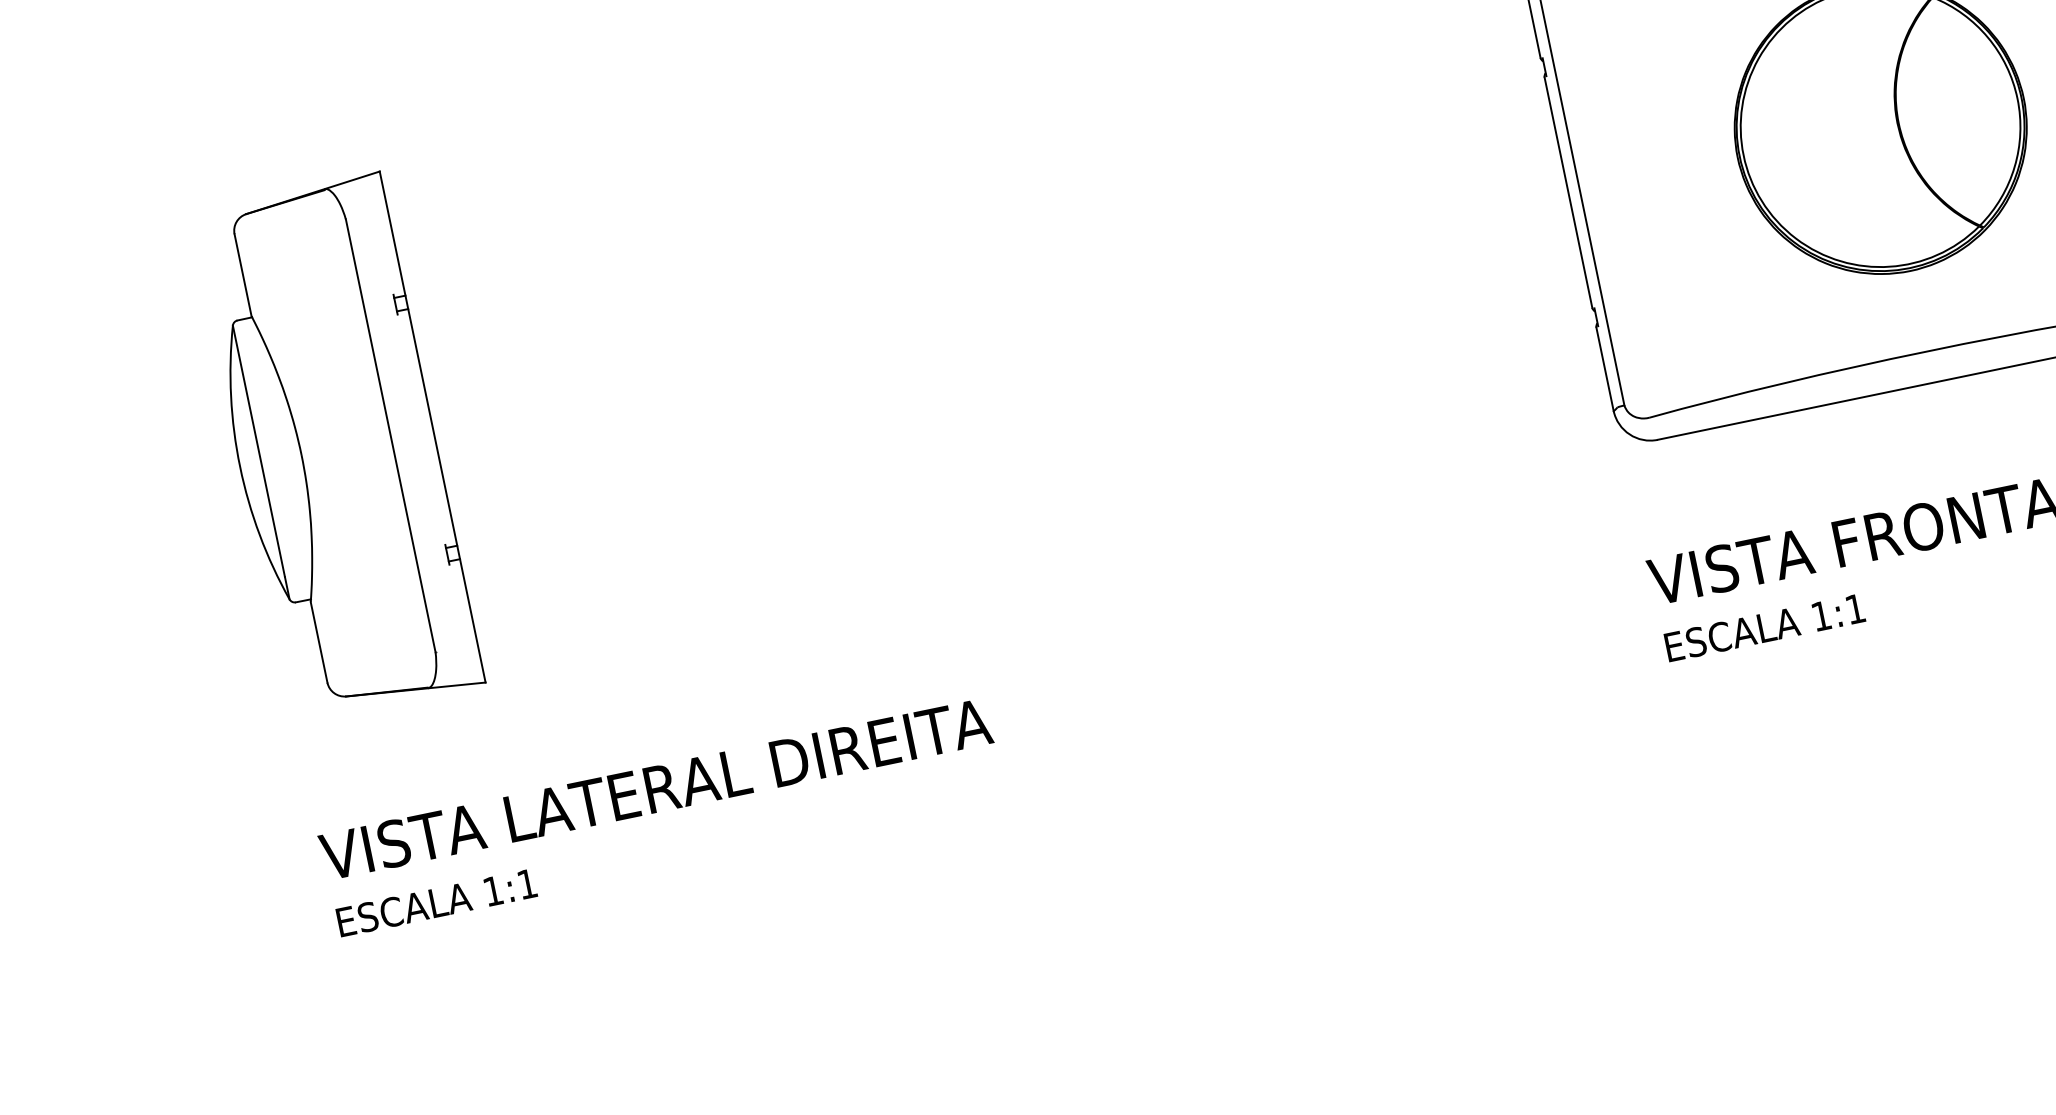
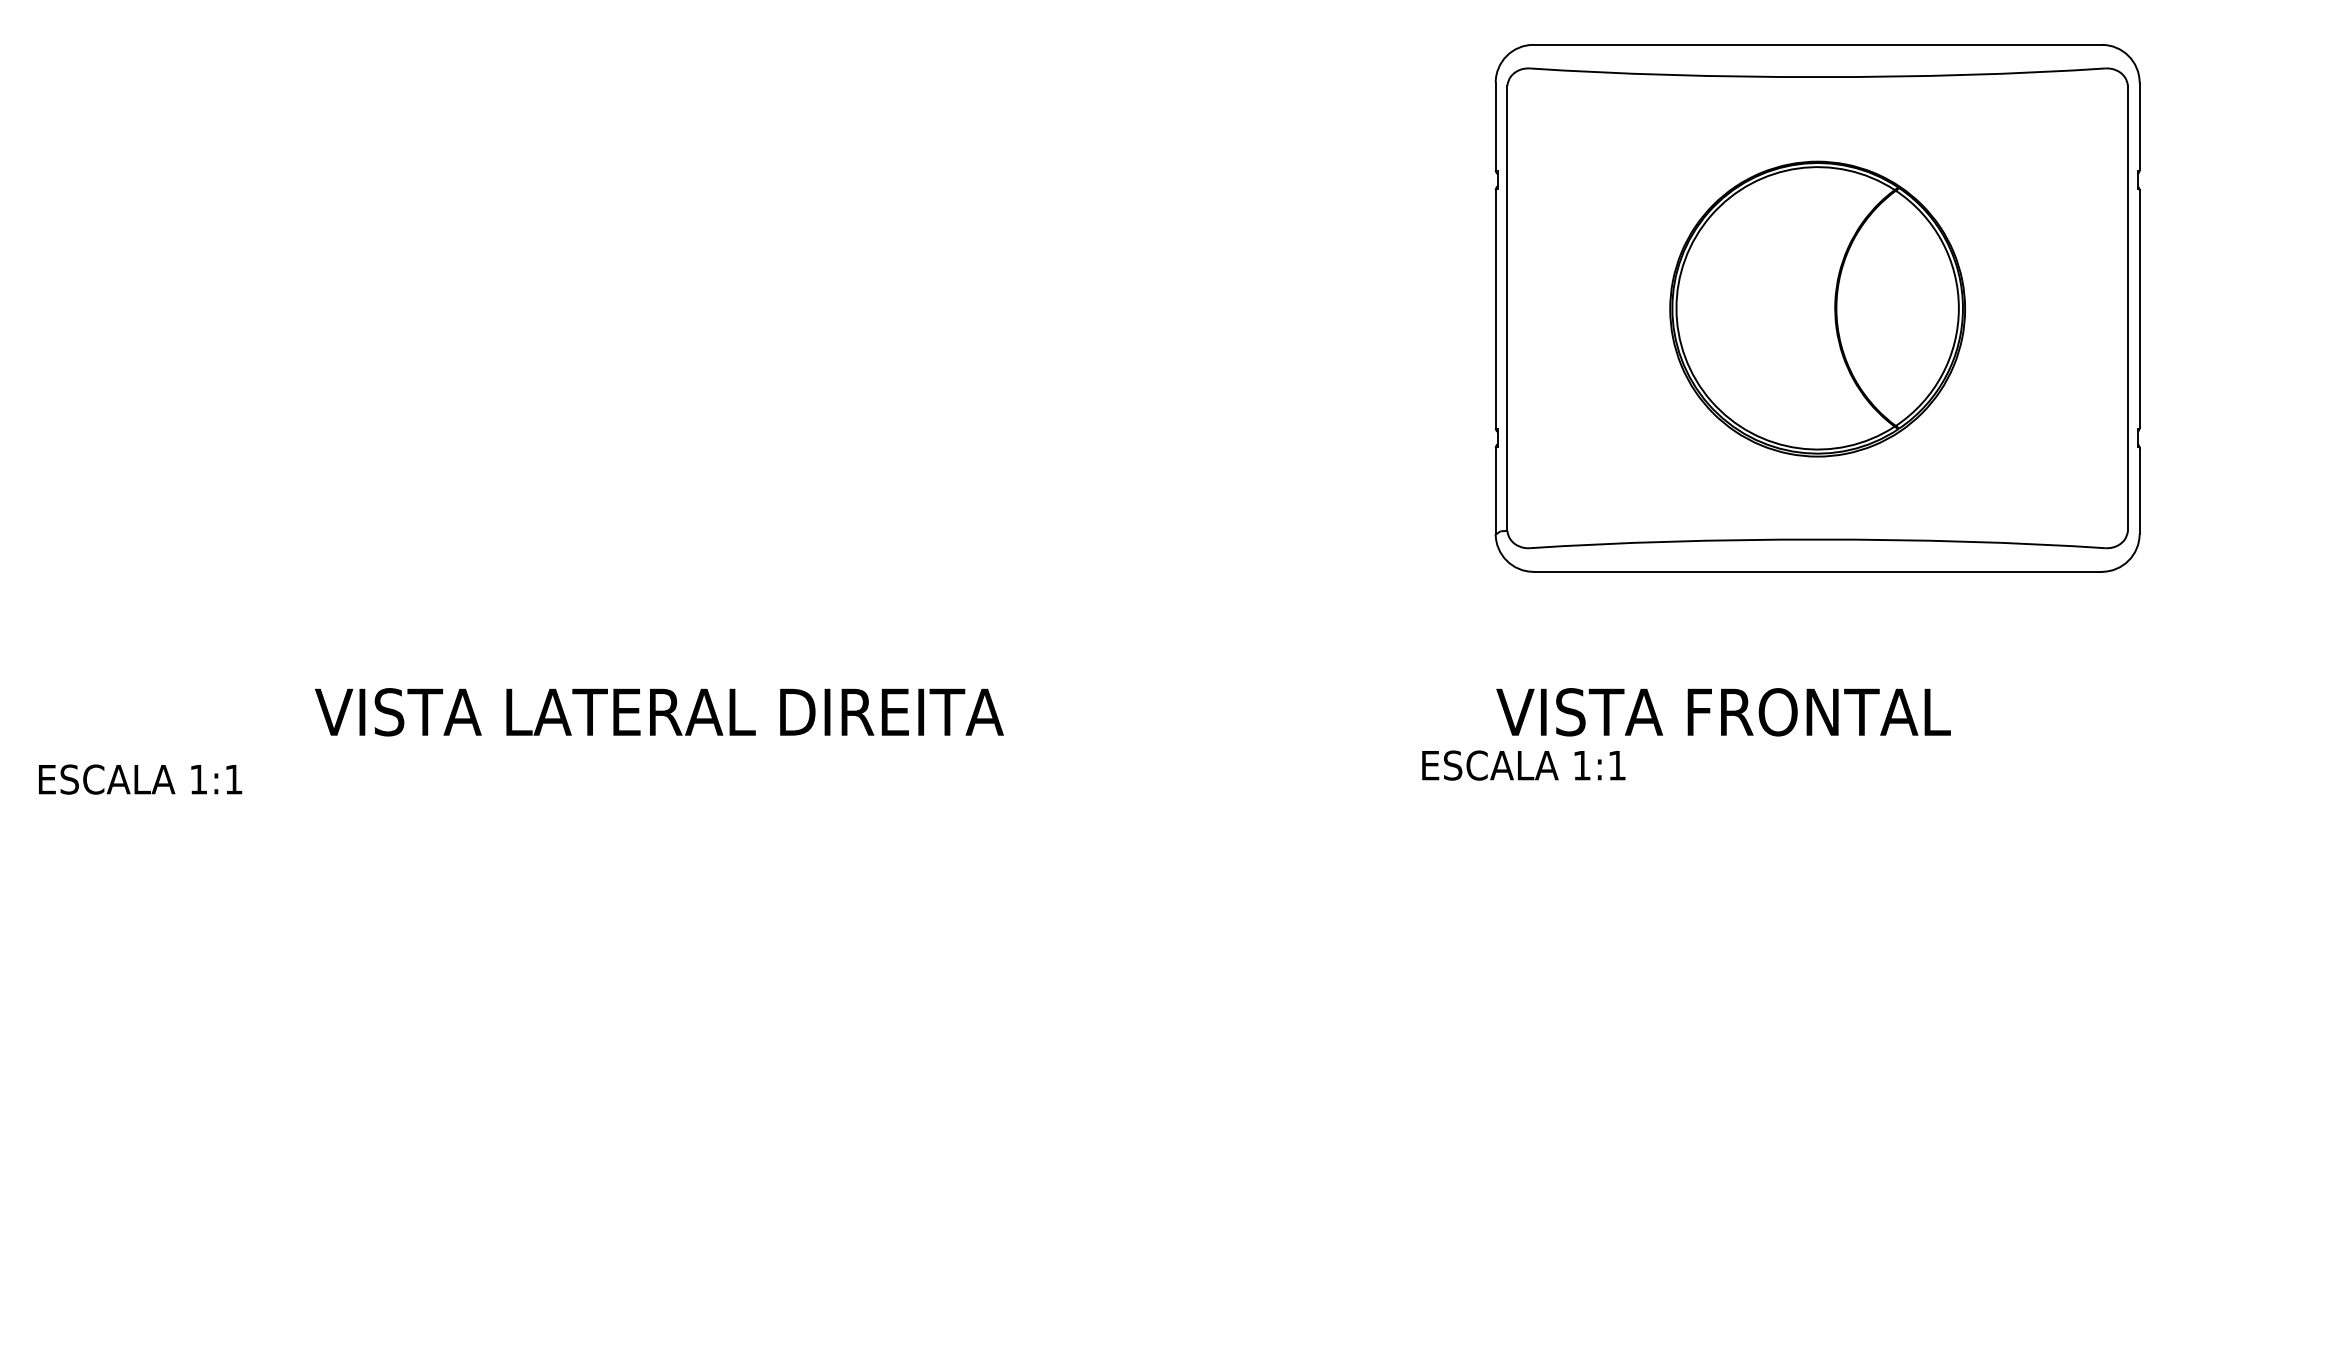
part: (336, 447) -> (225, 308), removed
text: (1764, 627) -> (1523, 765), moved
text: (656, 789) -> (659, 712), moved
text: (436, 902) -> (140, 779), moved

